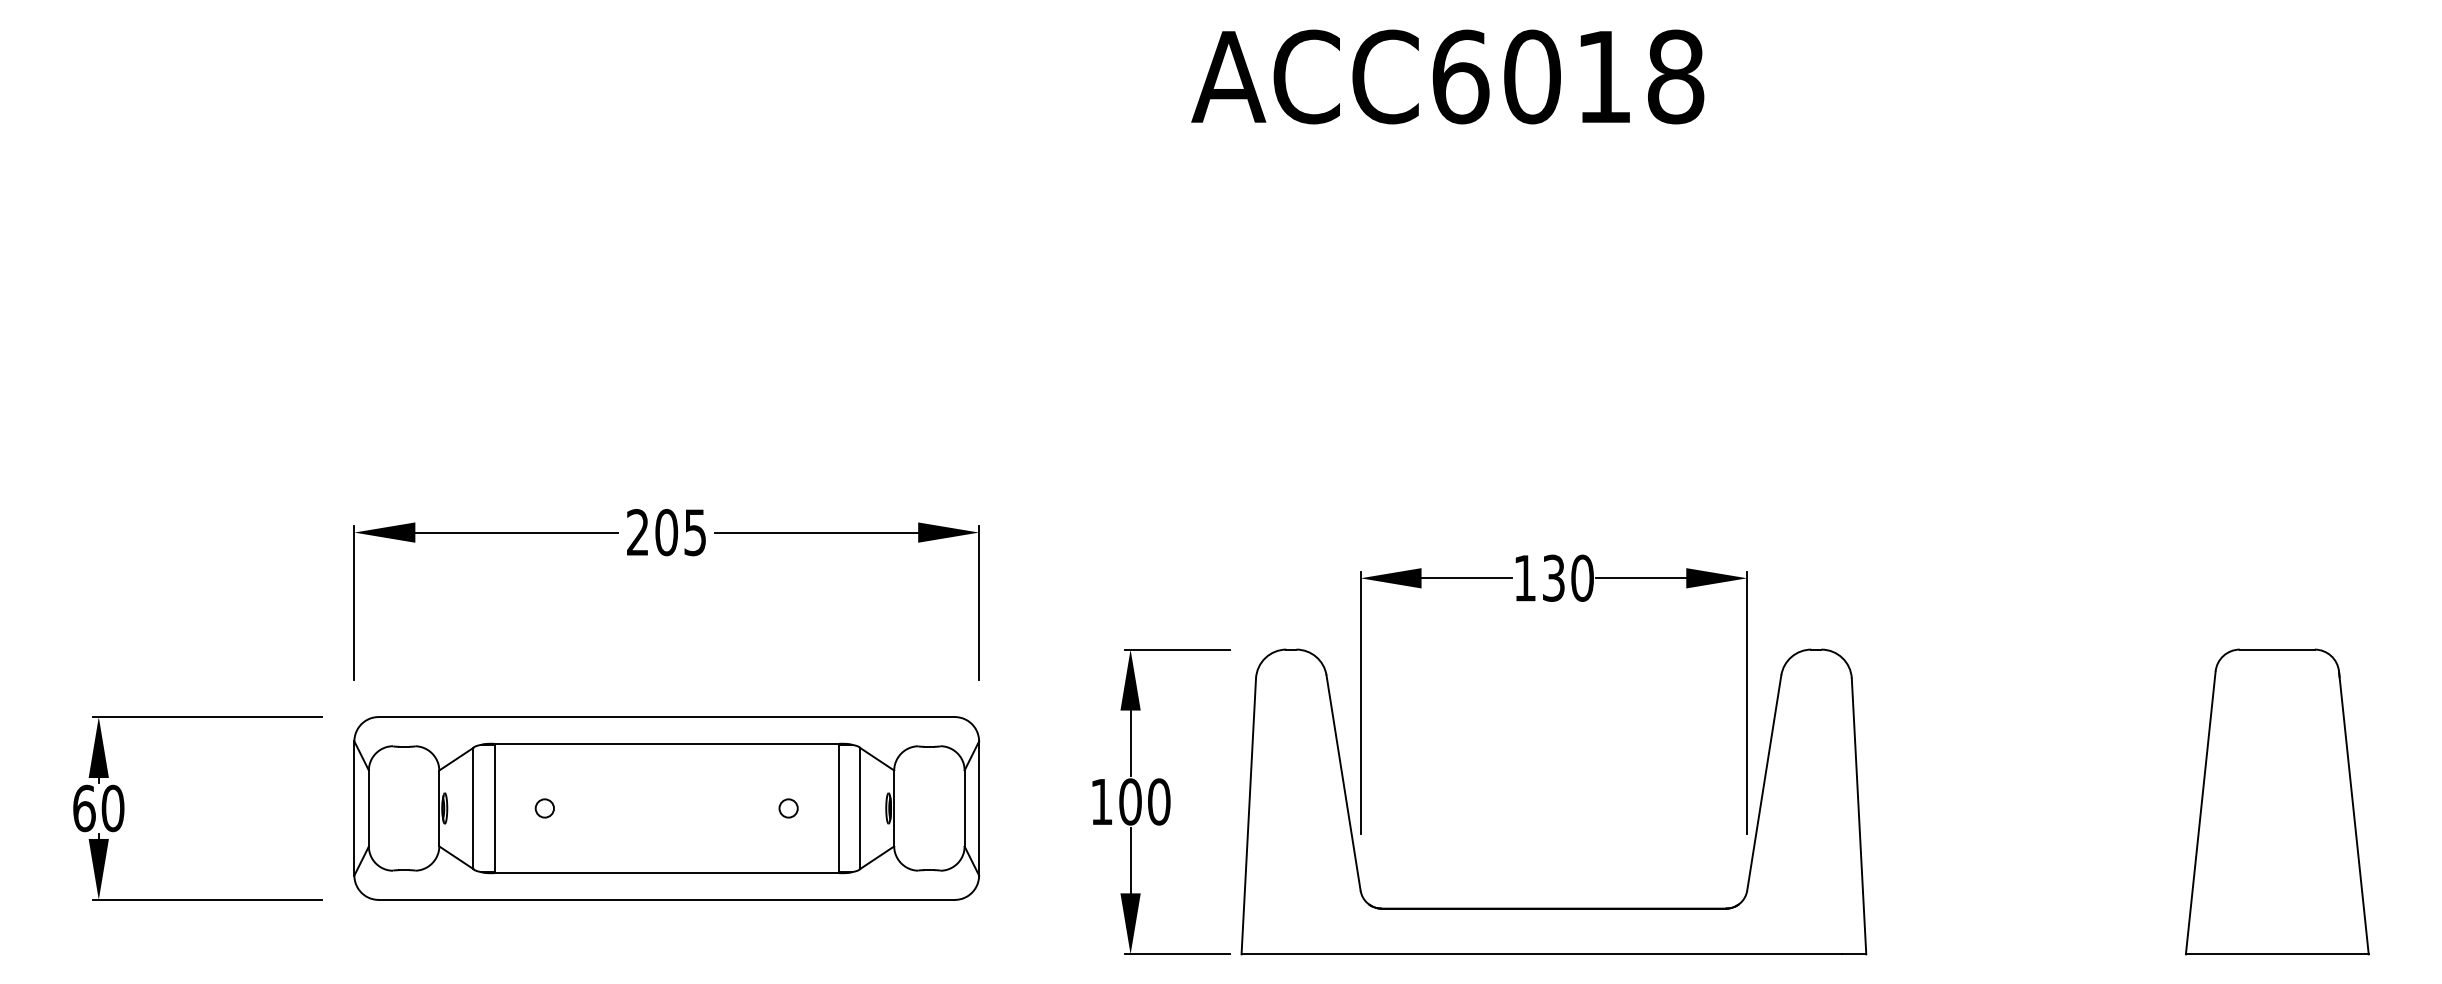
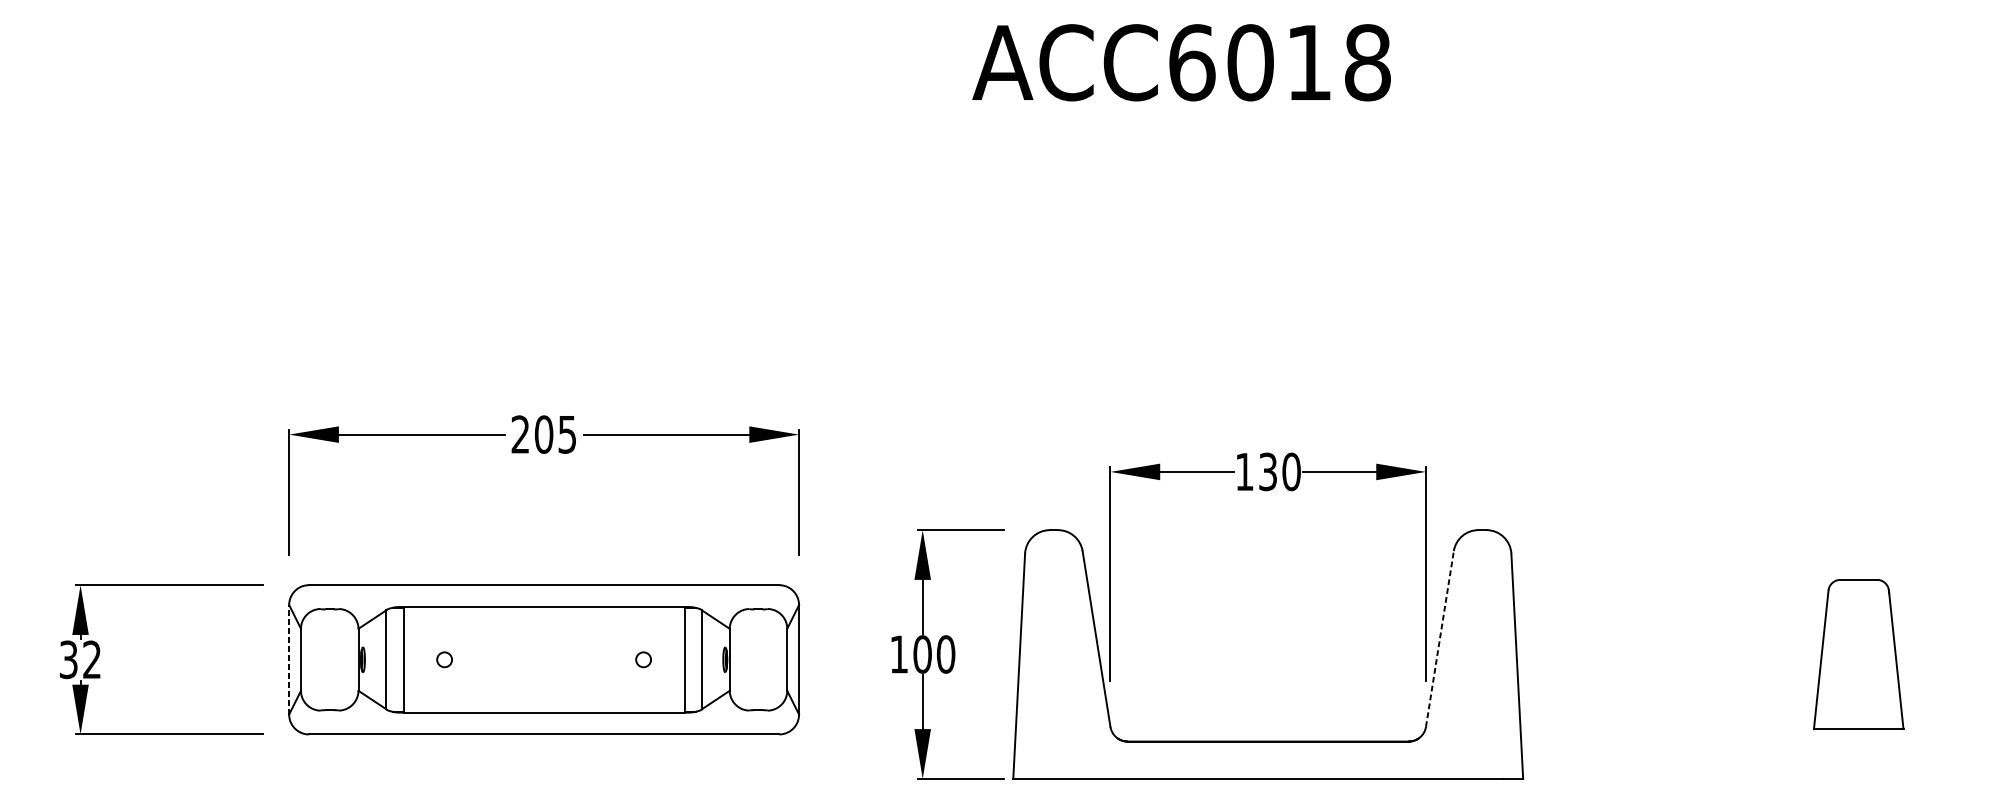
line: (1764, 782) -> (1440, 638), solid -> dashed
part: (2277, 801) -> (1858, 654), size x0.6
line: (354, 807) -> (289, 659), solid -> dashed
text: (98, 808) -> (80, 659), 60 -> 32

